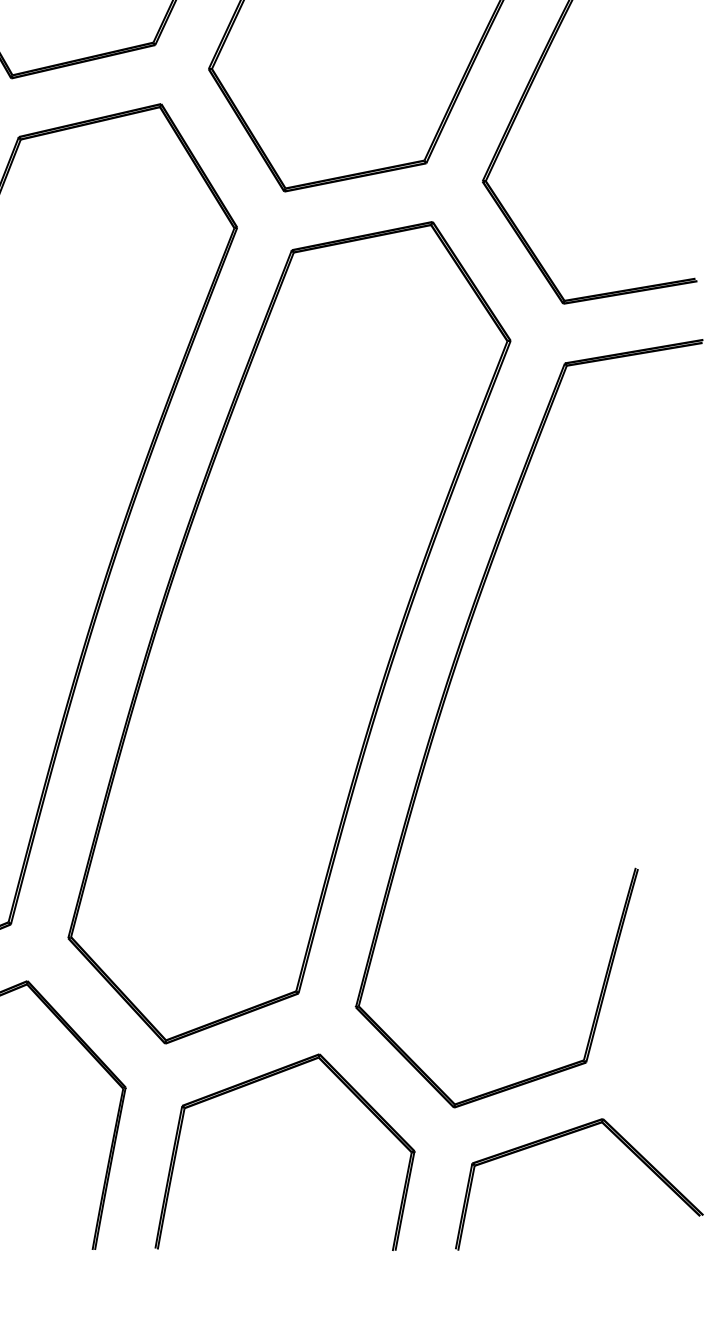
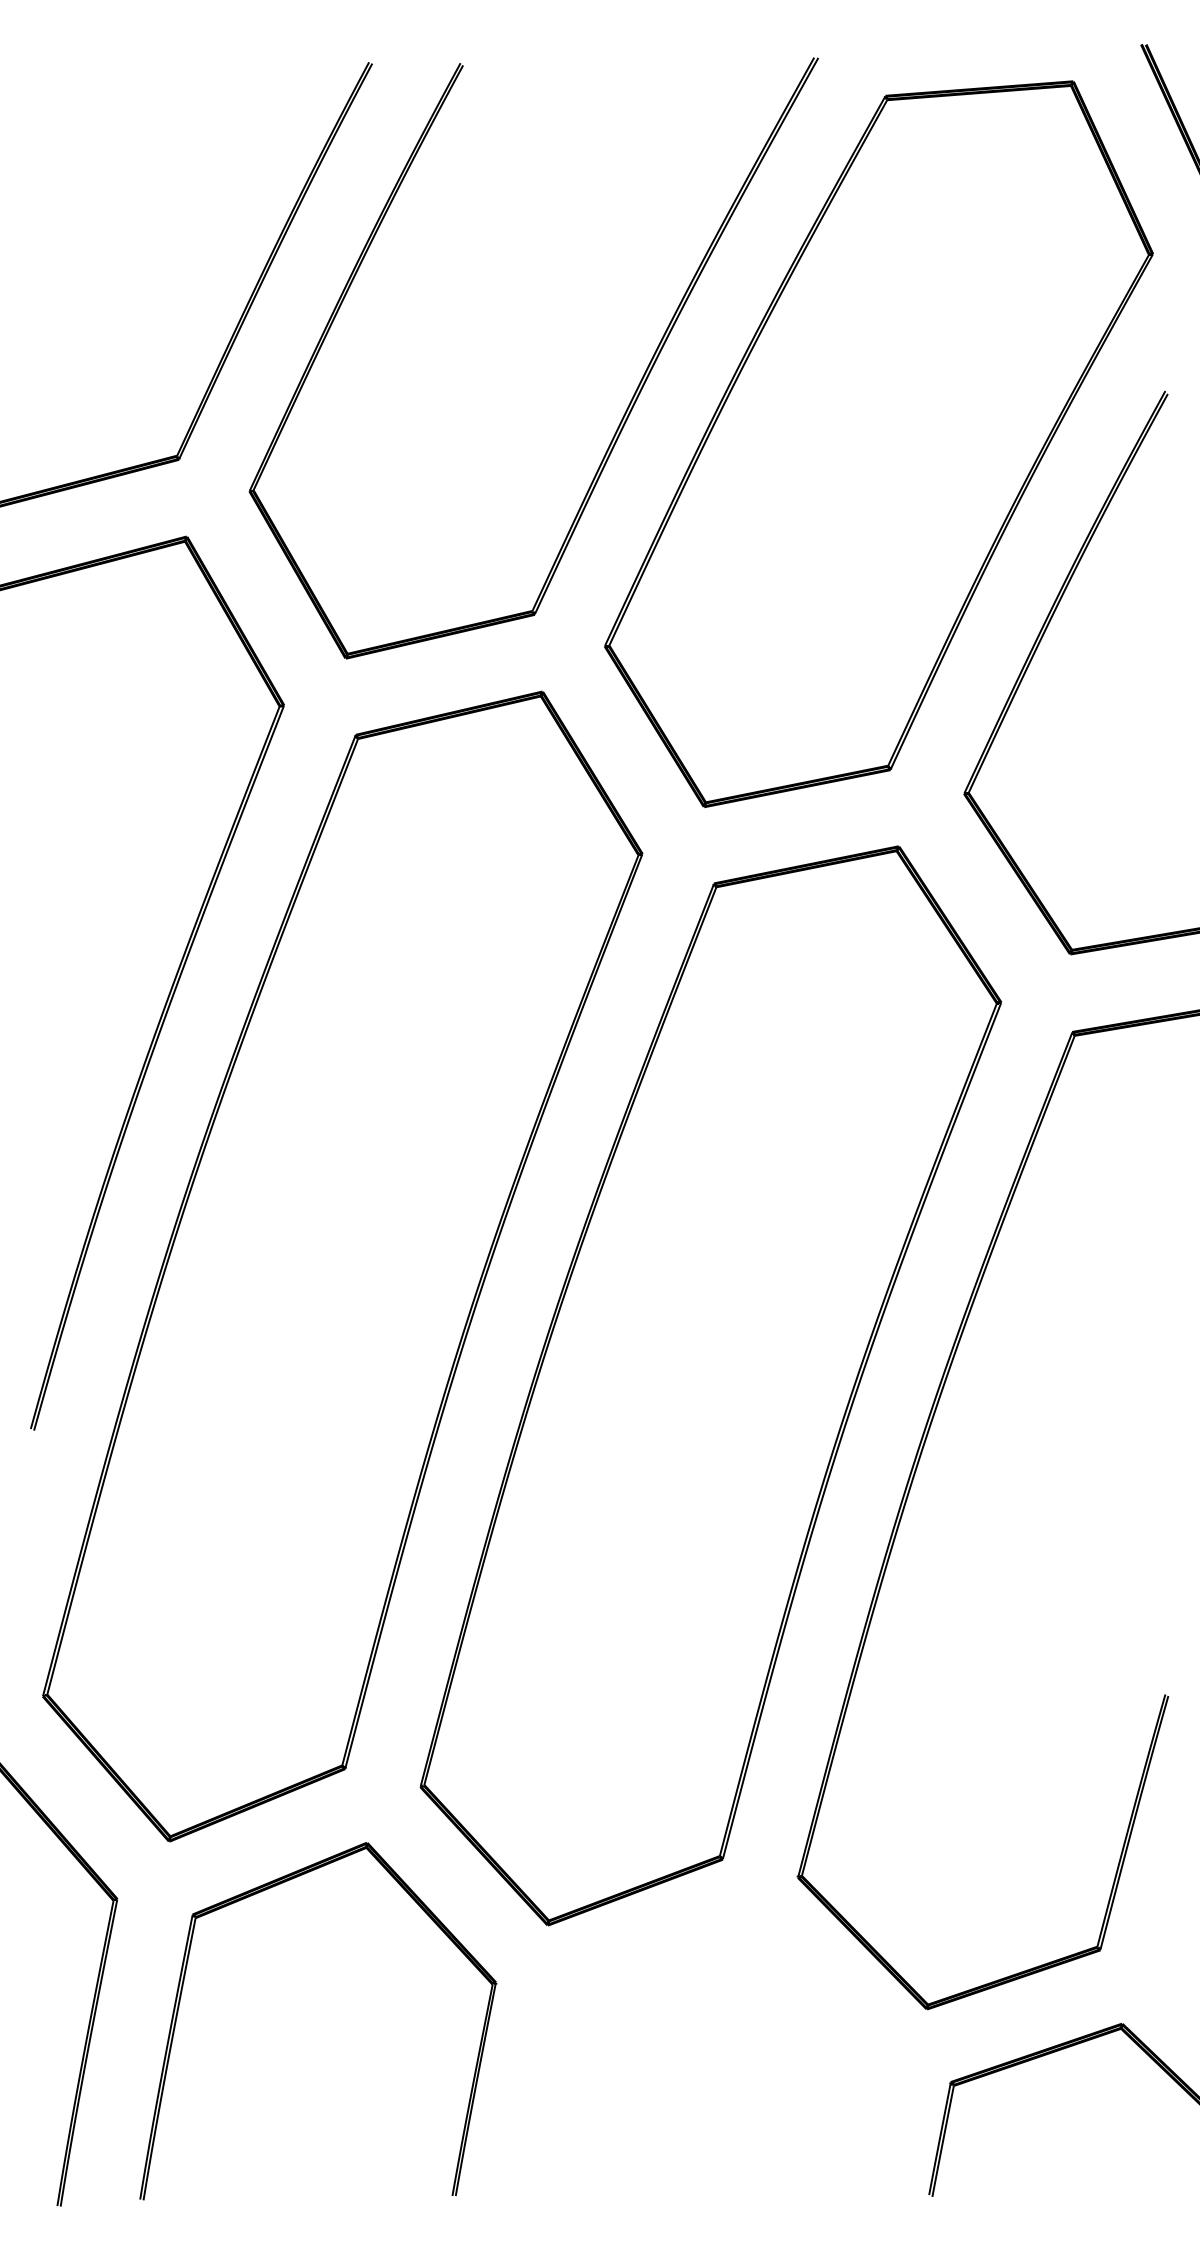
part: (261, 1080) -> (674, 1973), removed

